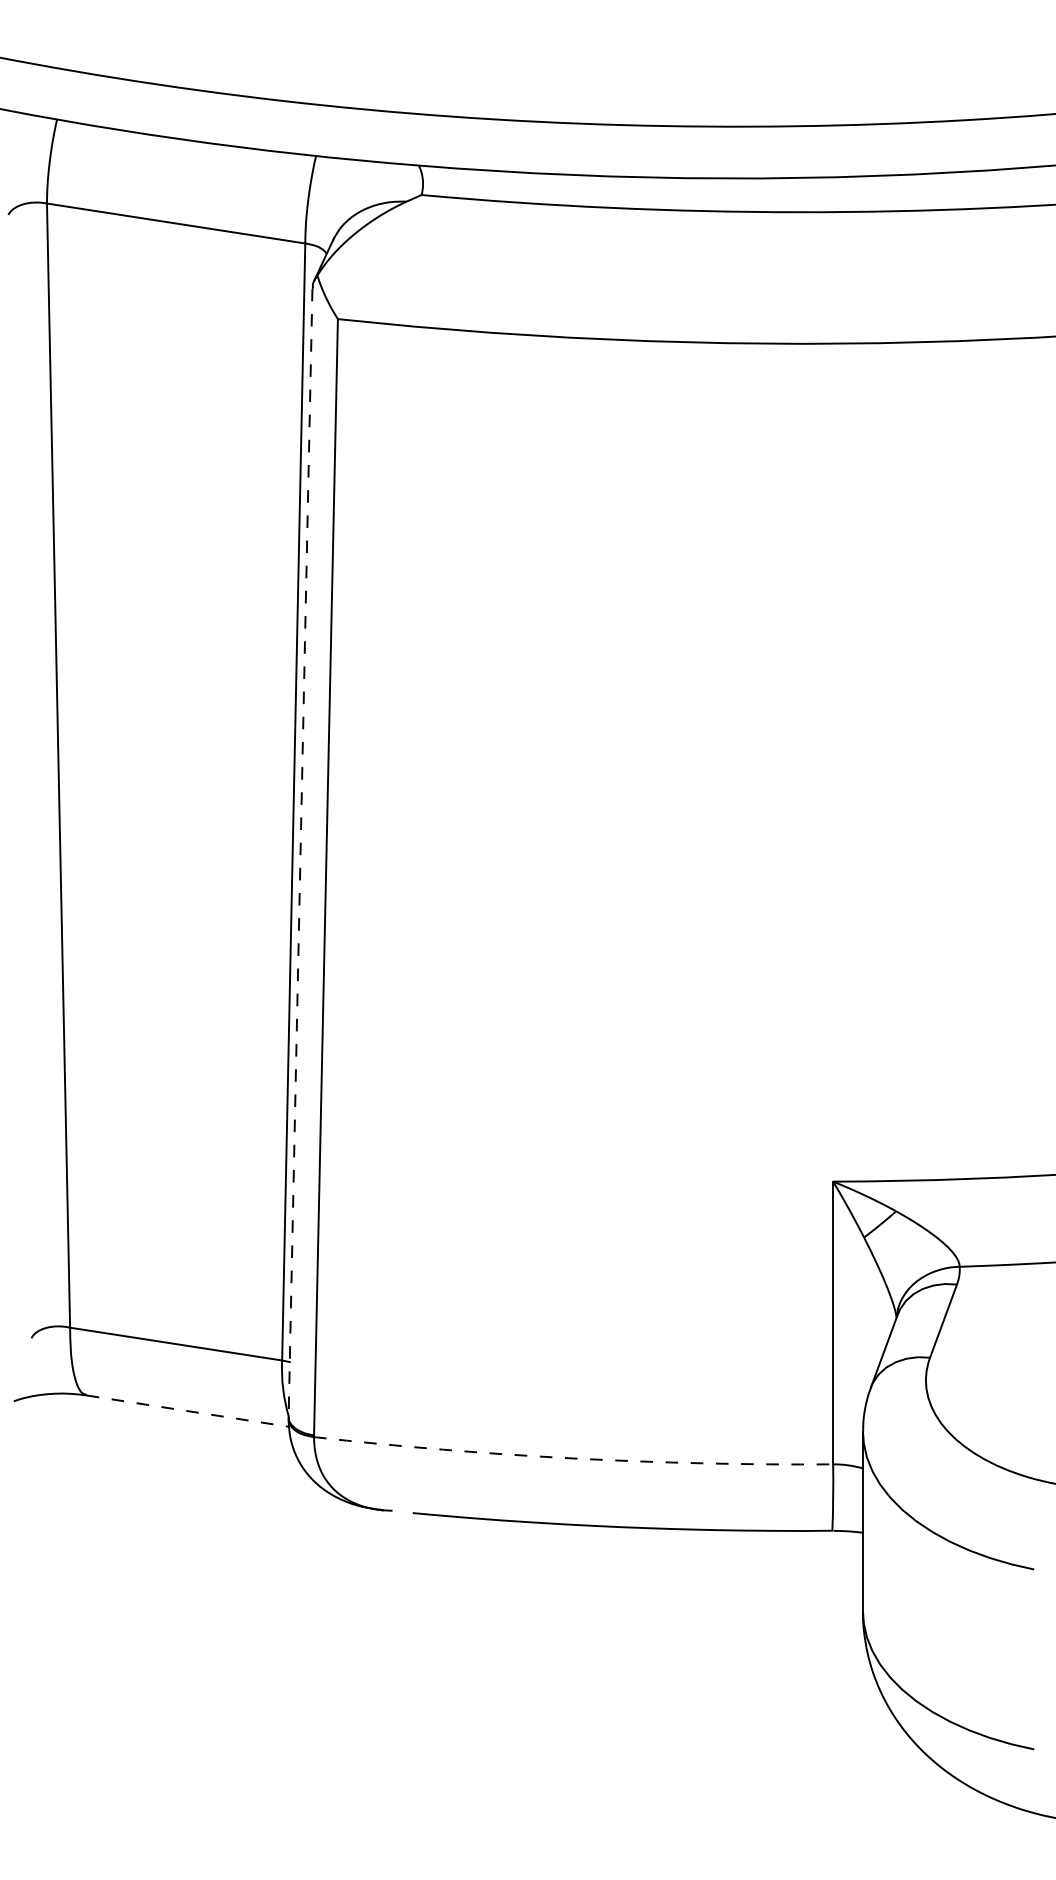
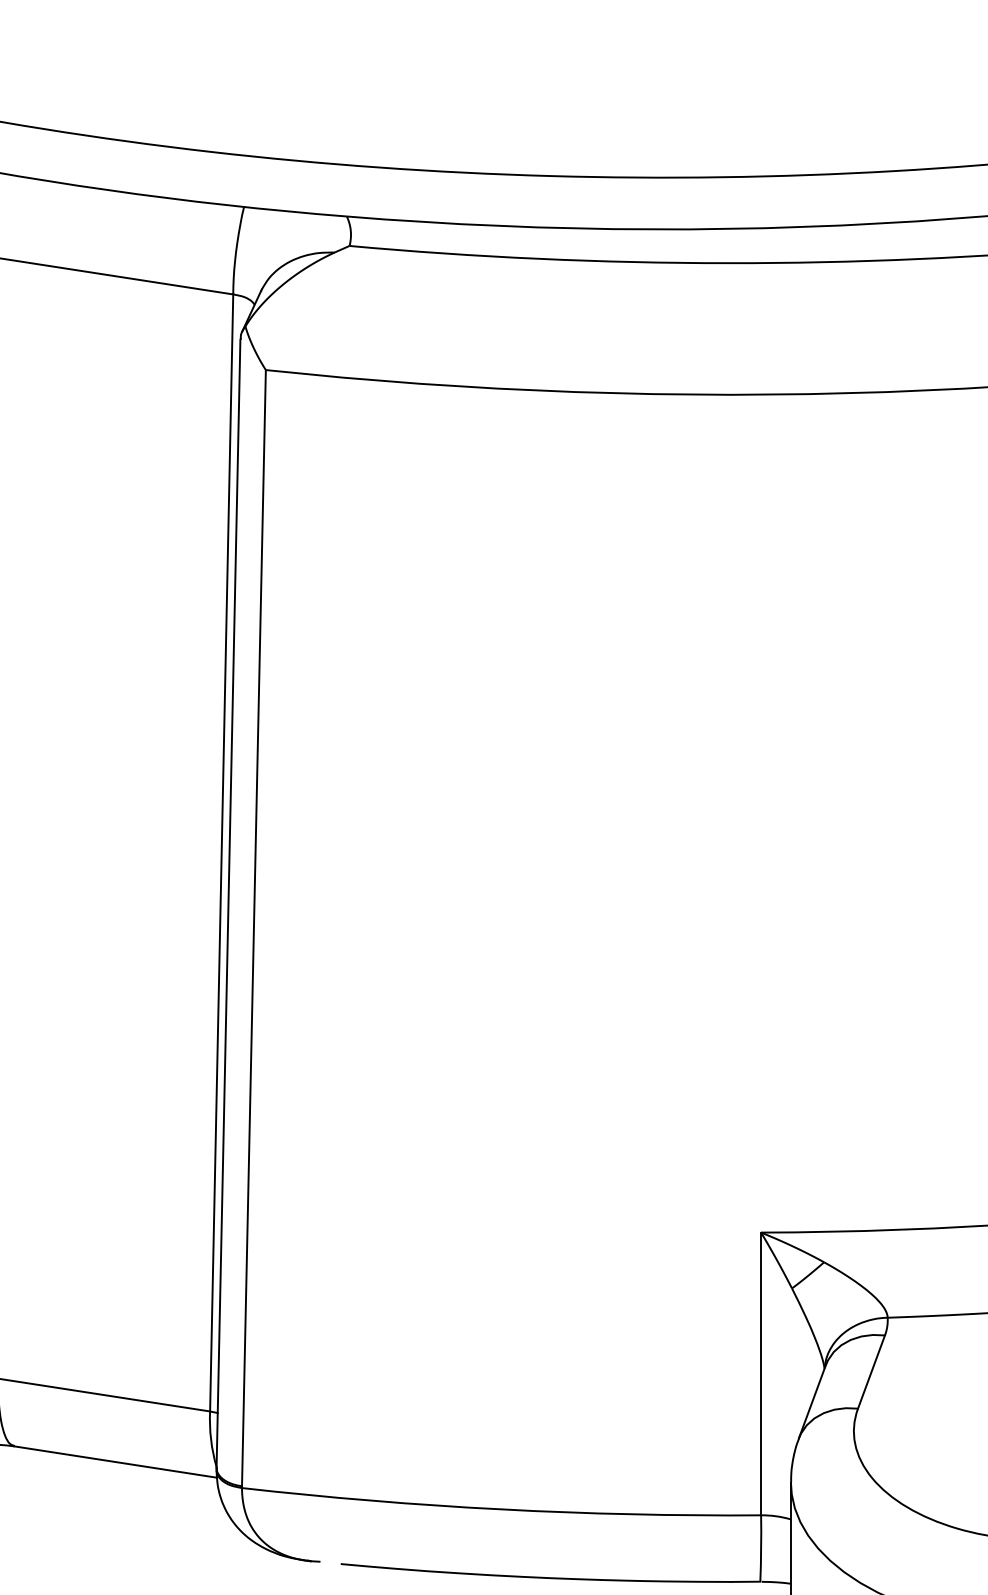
line: (300, 853) -> (228, 904), dashed -> solid
line: (188, 1411) -> (116, 1462), dashed -> solid
arc: (573, 1458) -> (501, 1509), dashed -> solid

